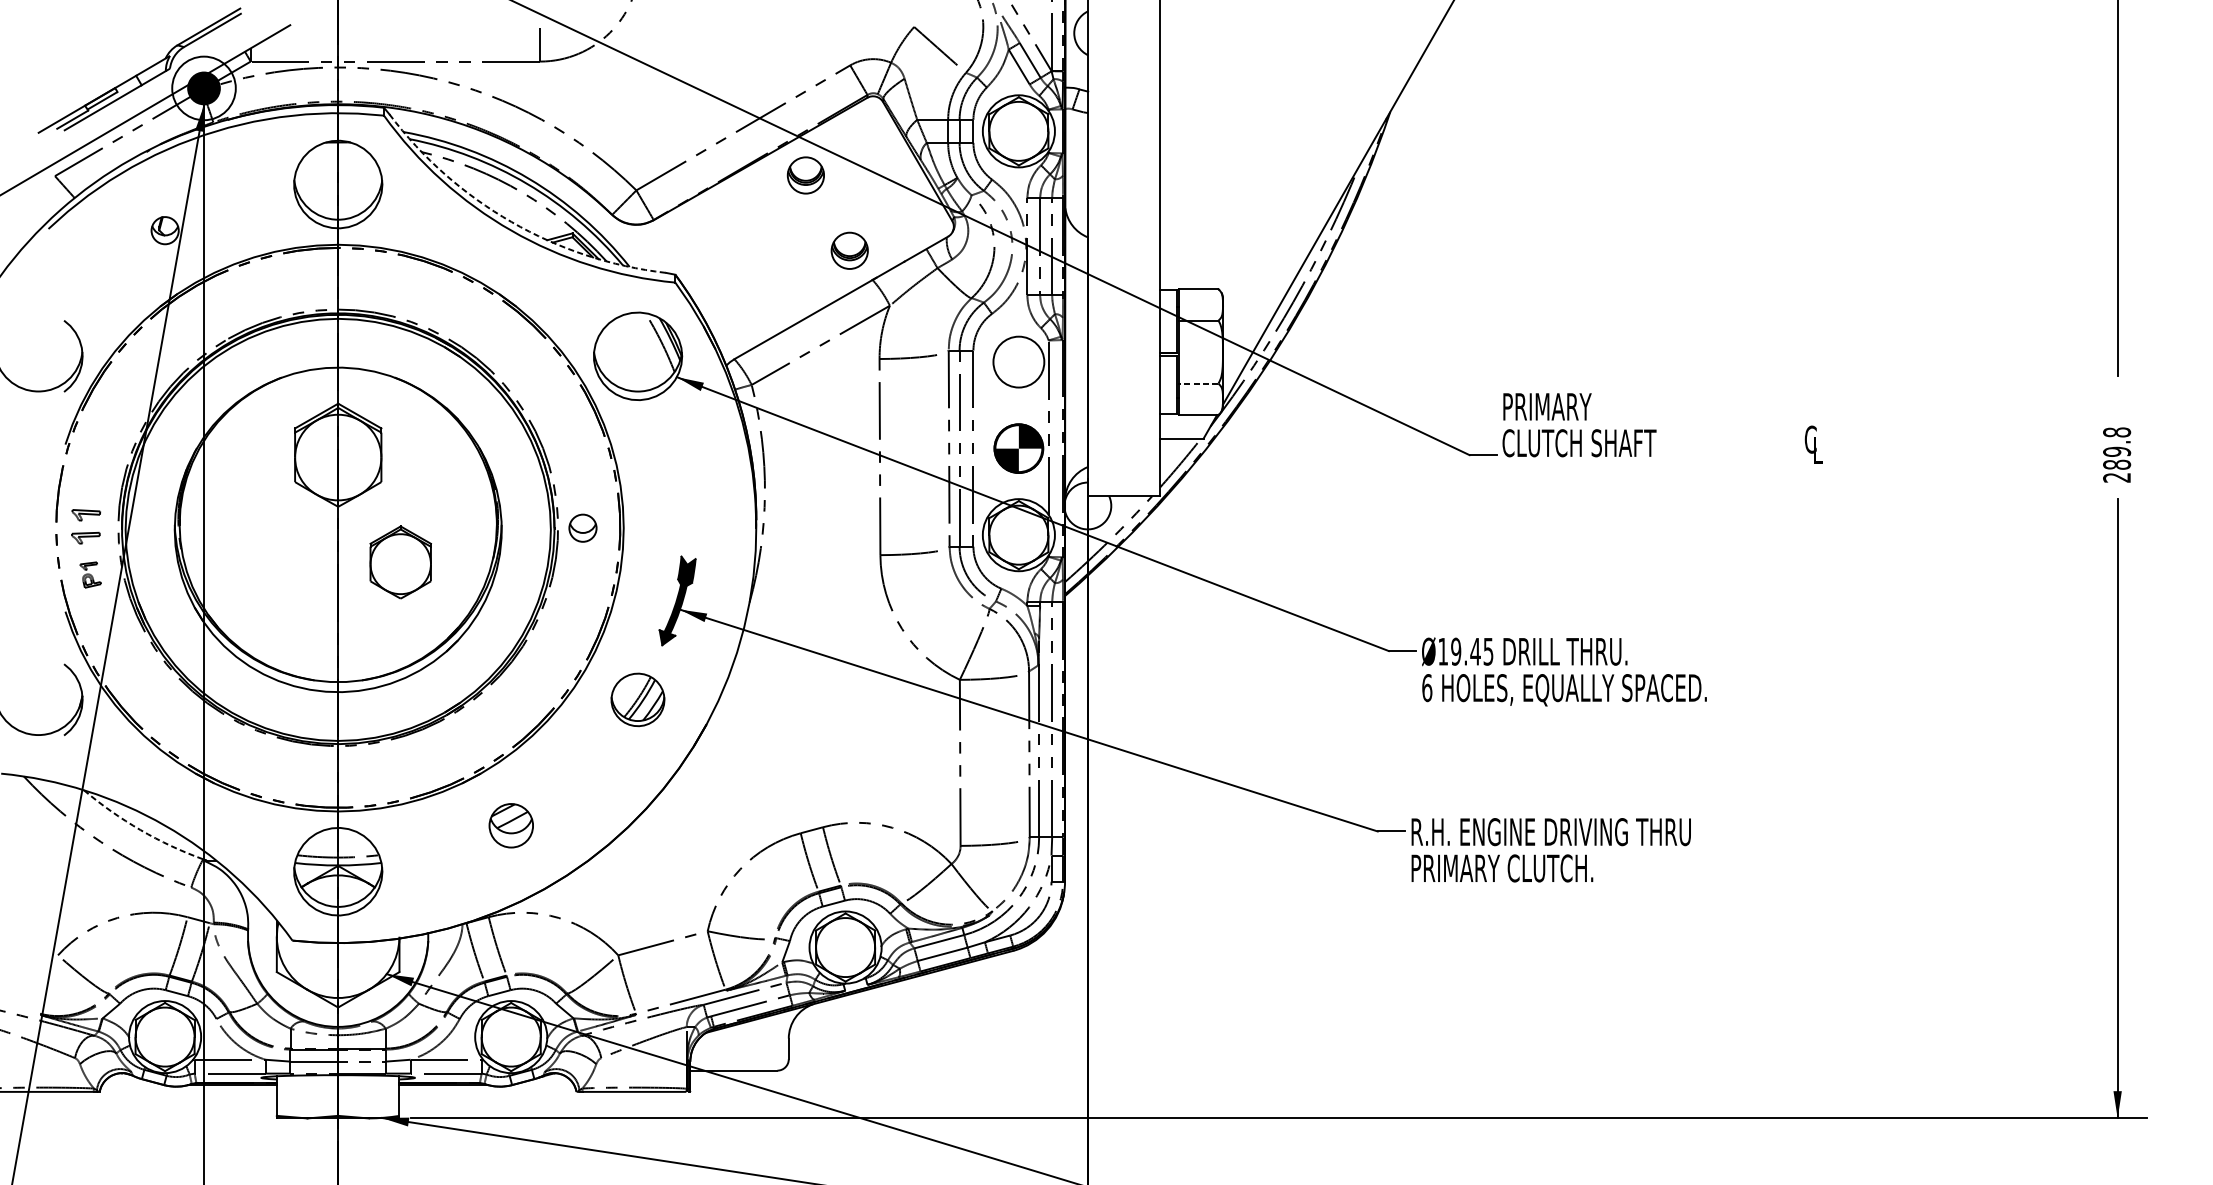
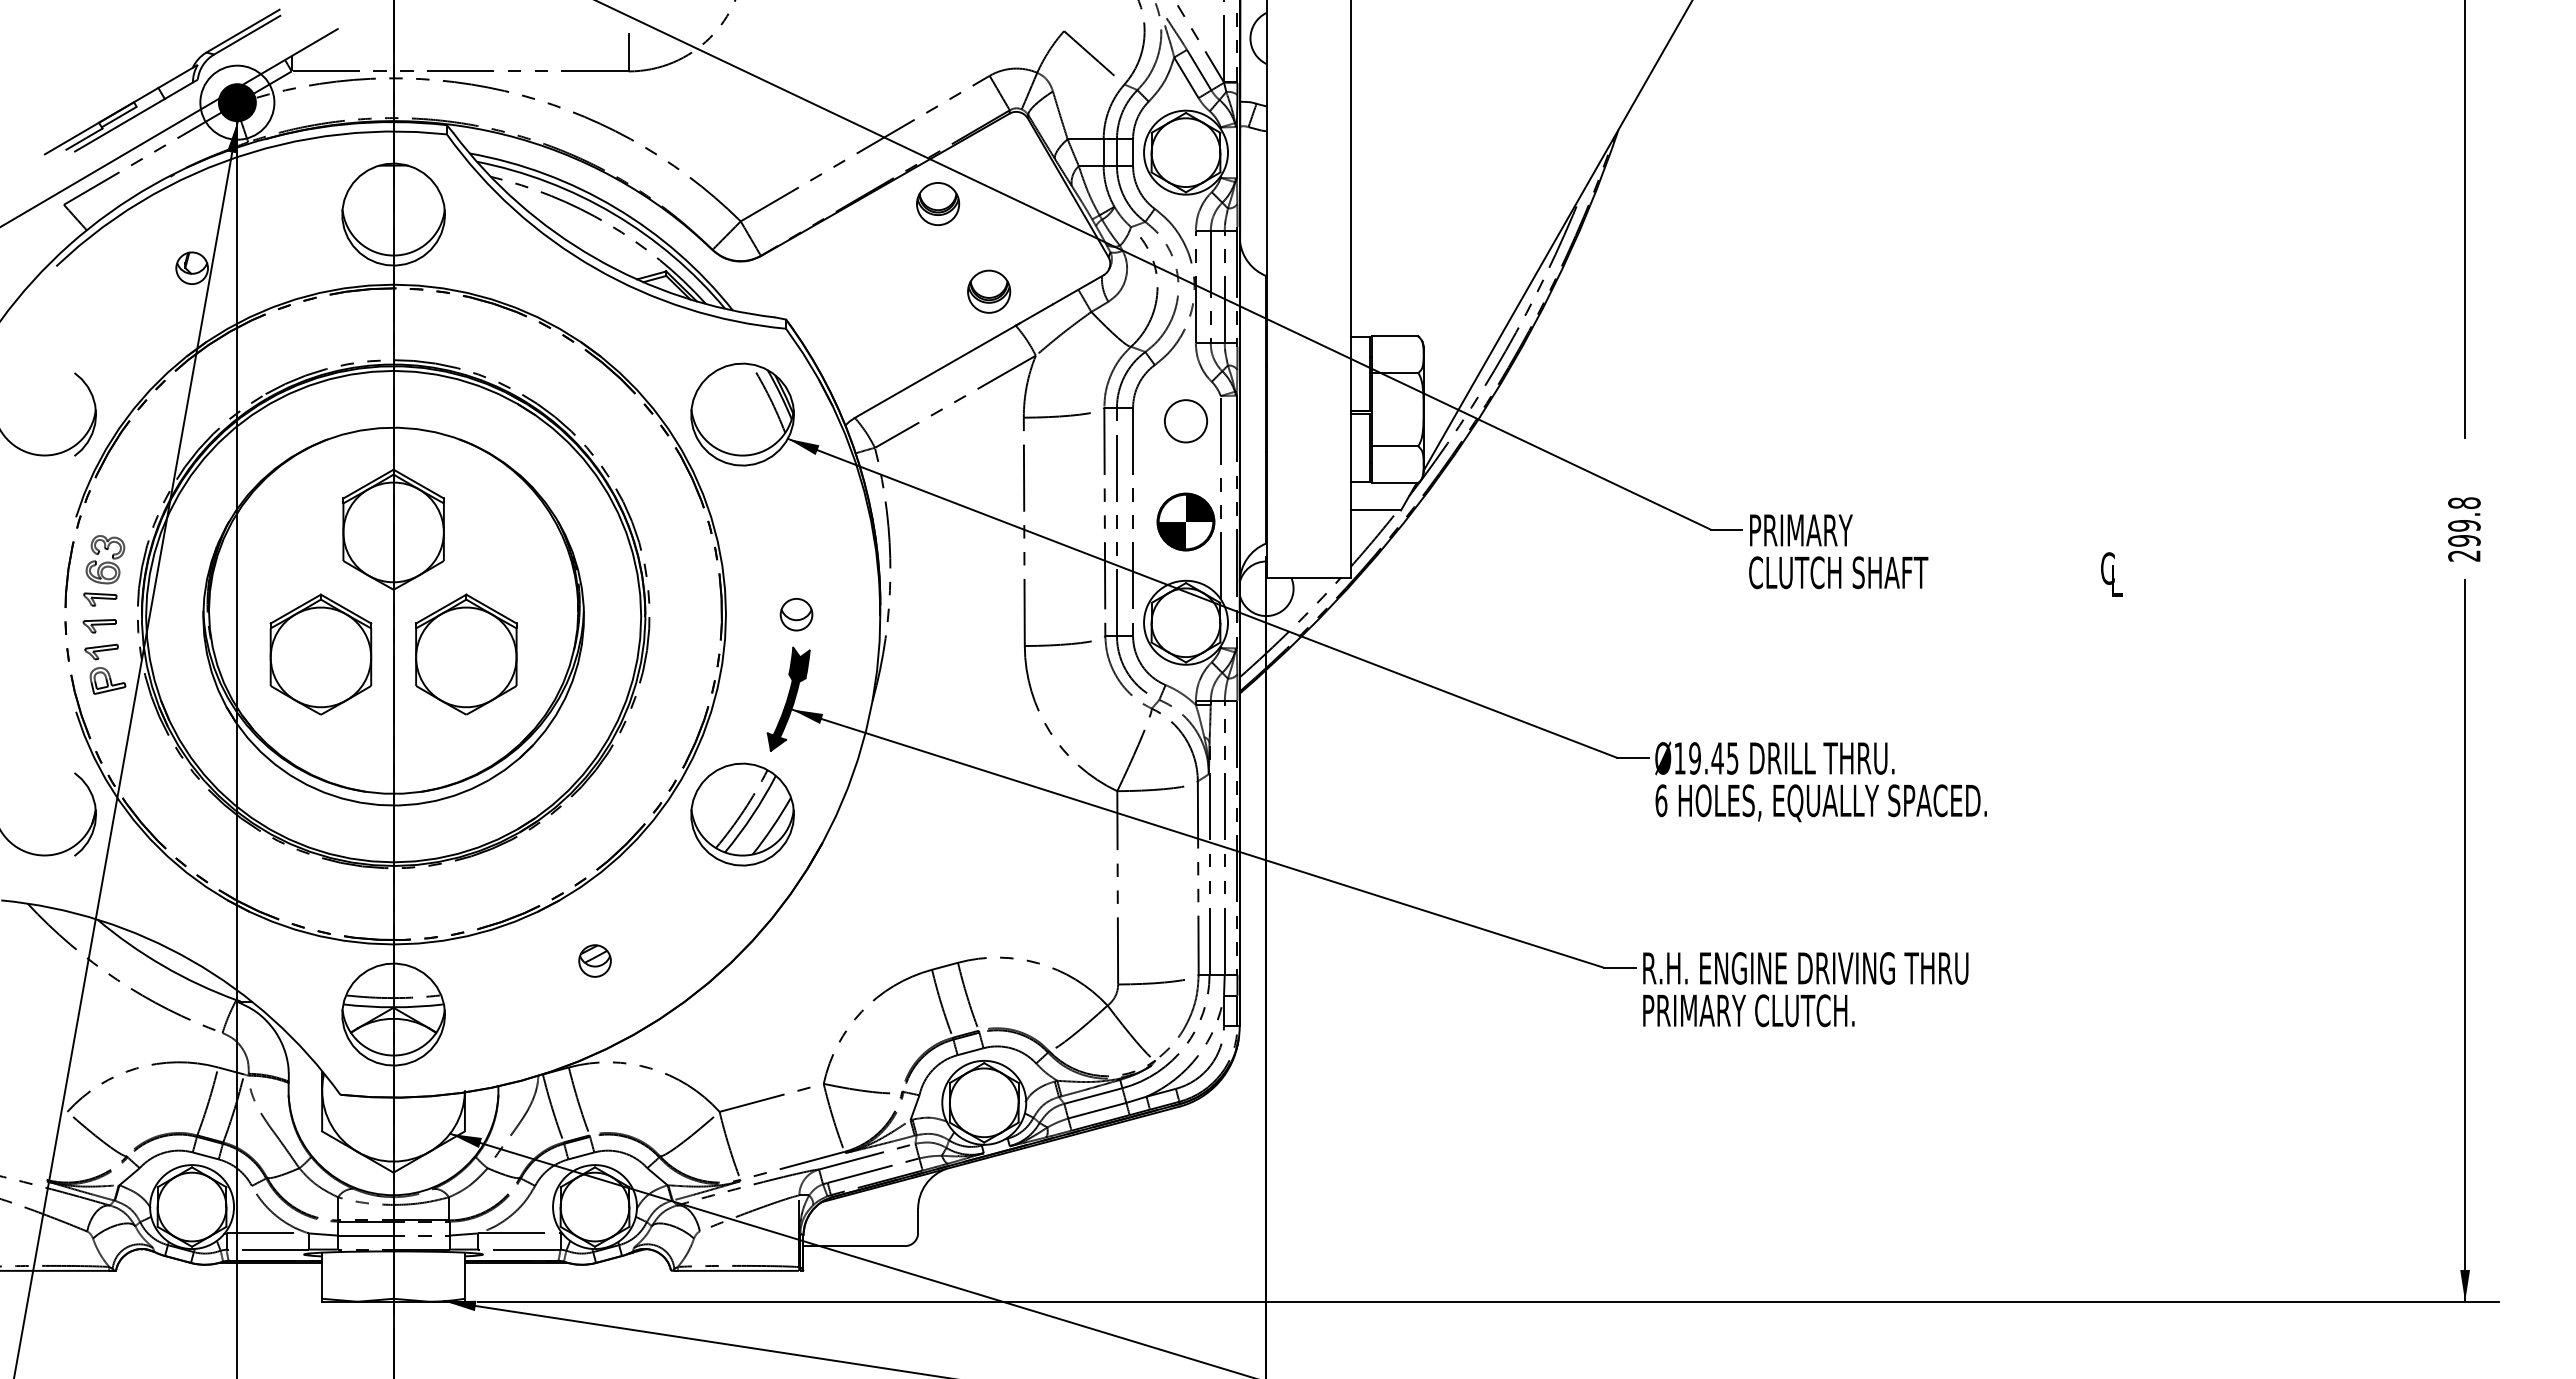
arc: (511, 222) -> (595, 258), dashed -> solid
circle: (1018, 362) -> (1185, 421), size x0.71
line: (1197, 383) -> (1394, 446), dashed -> solid
text: (1662, 428) -> (1935, 555), moved
text: (2117, 464) -> (2464, 540), 289.8 -> 299.8
part: (90, 480) -> (105, 559), added
part: (582, 528) -> (796, 614), moved
part: (275, 562) -> (320, 654), added
part: (400, 562) -> (466, 654), size x1.43
part: (90, 574) -> (105, 668), size x1.67
part: (637, 699) -> (742, 814), size x1.67
part: (510, 825) -> (594, 960), size x0.62
arc: (140, 830) -> (163, 966), dashed -> solid

